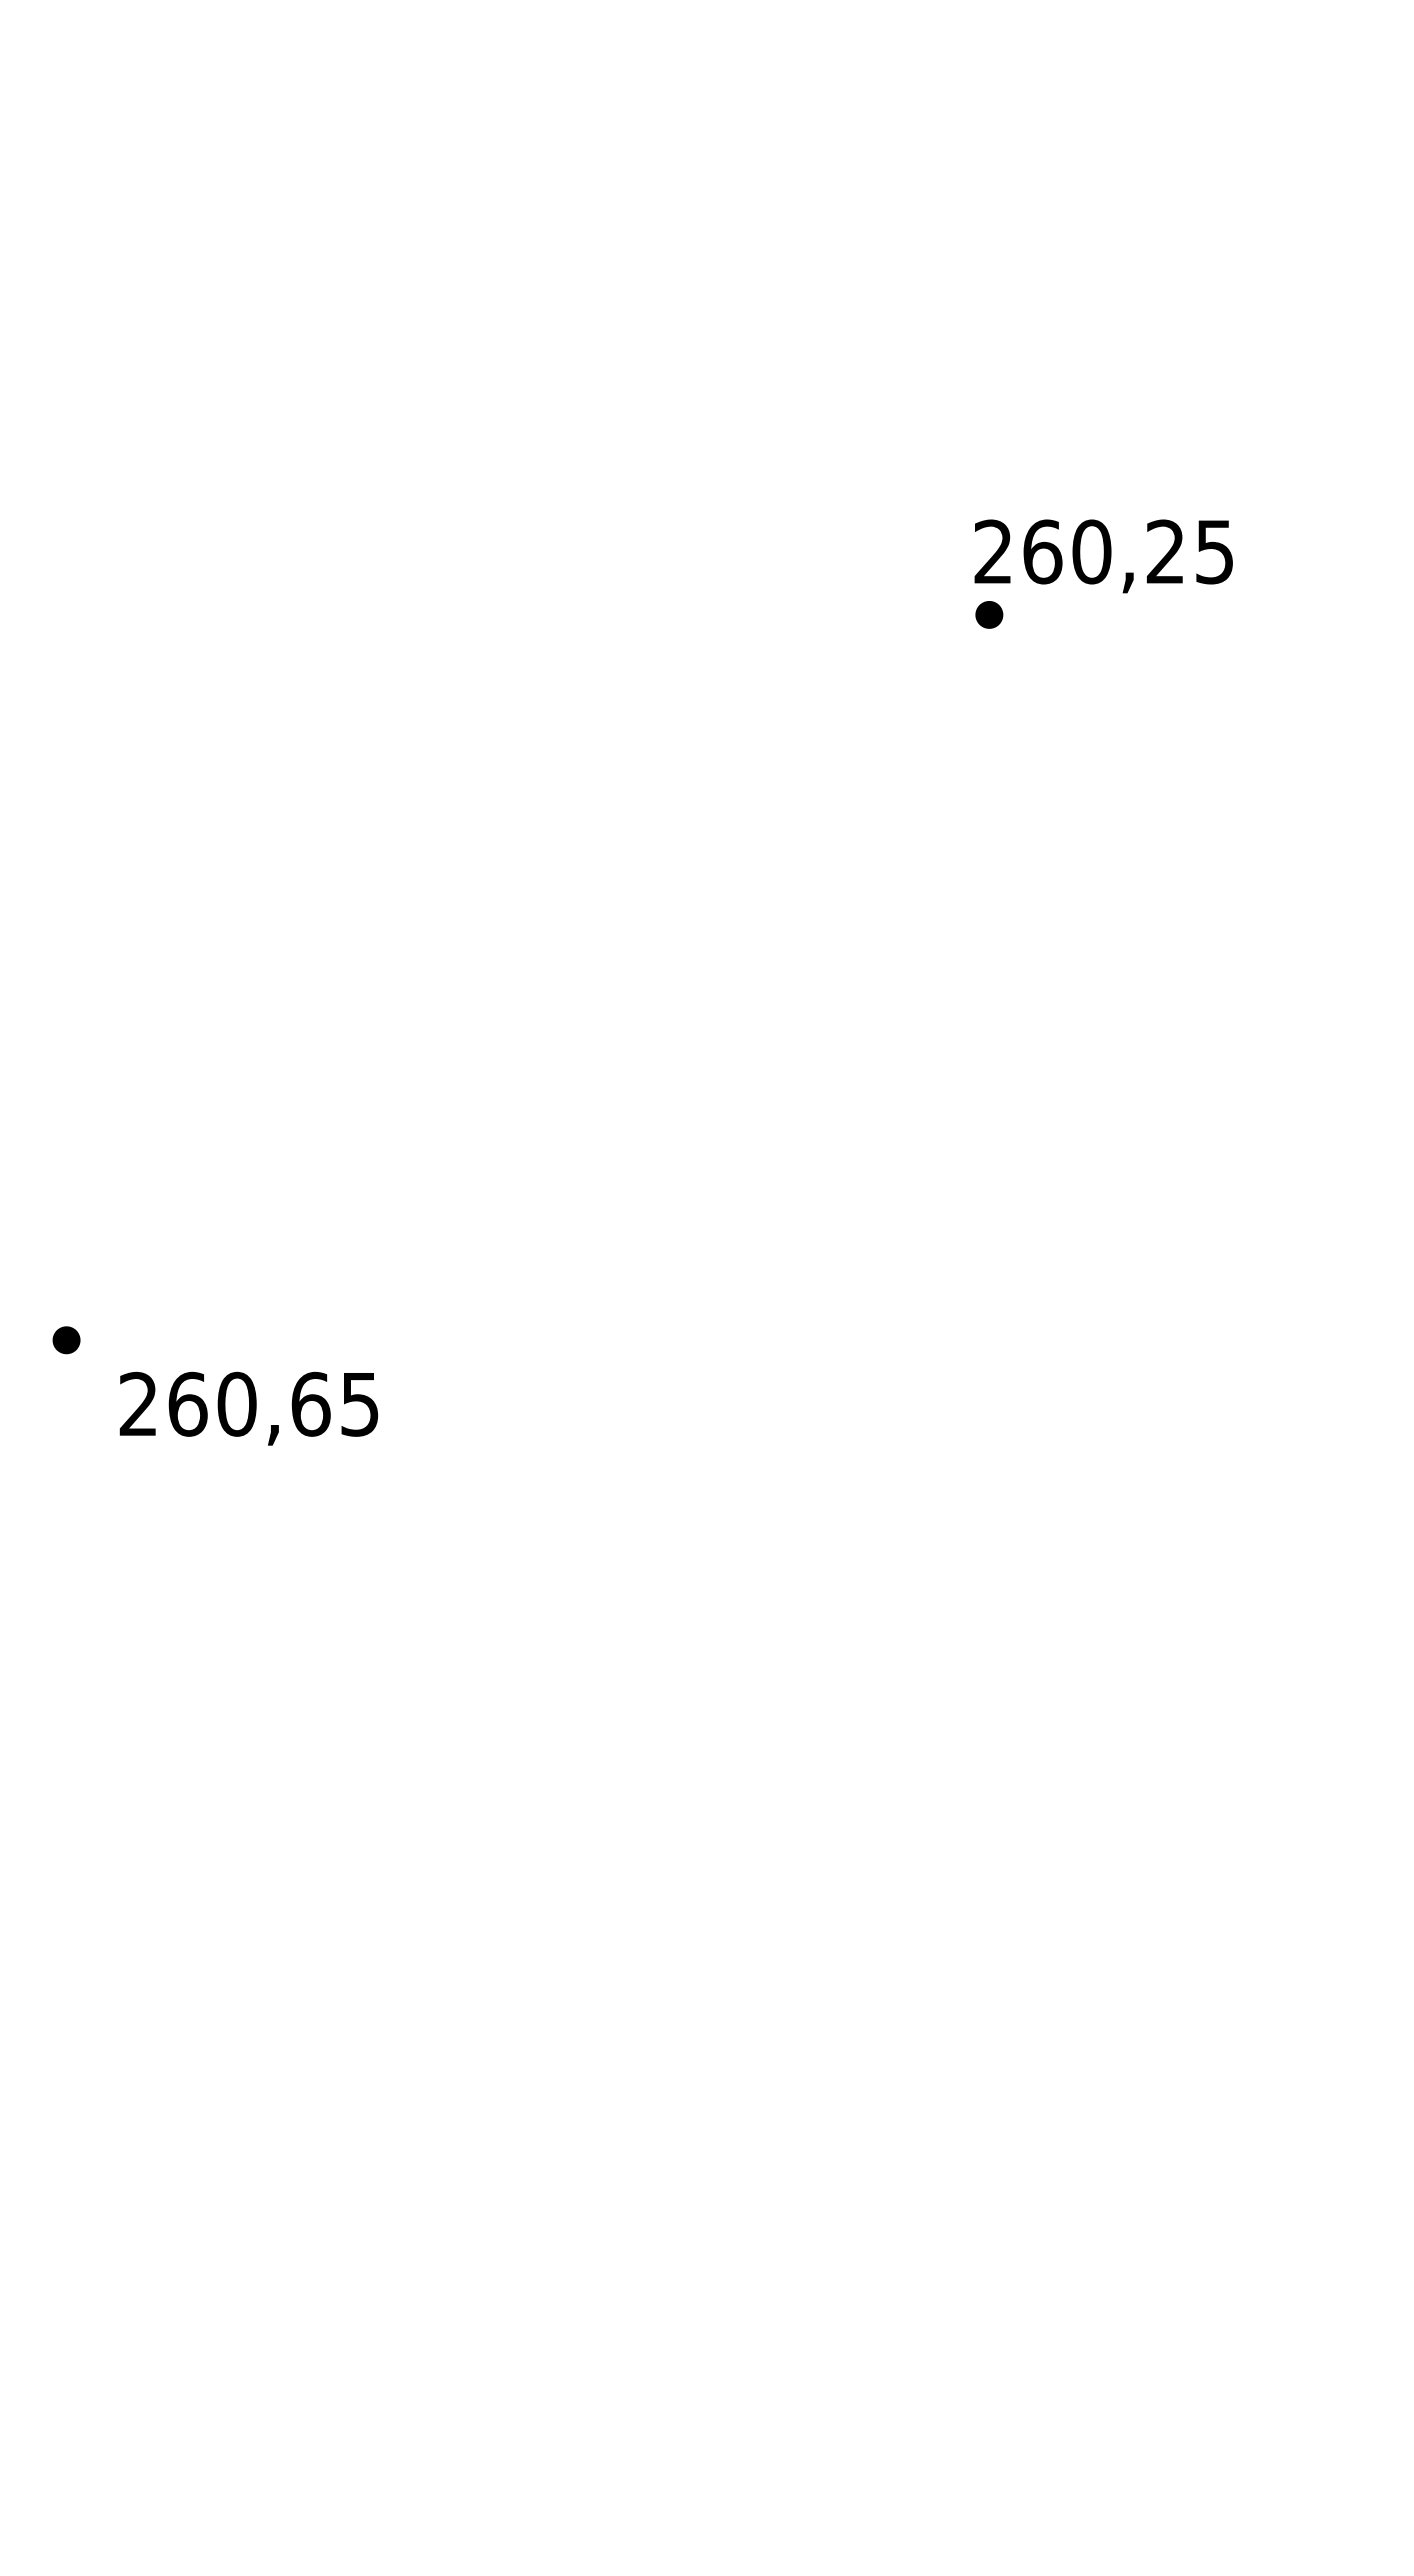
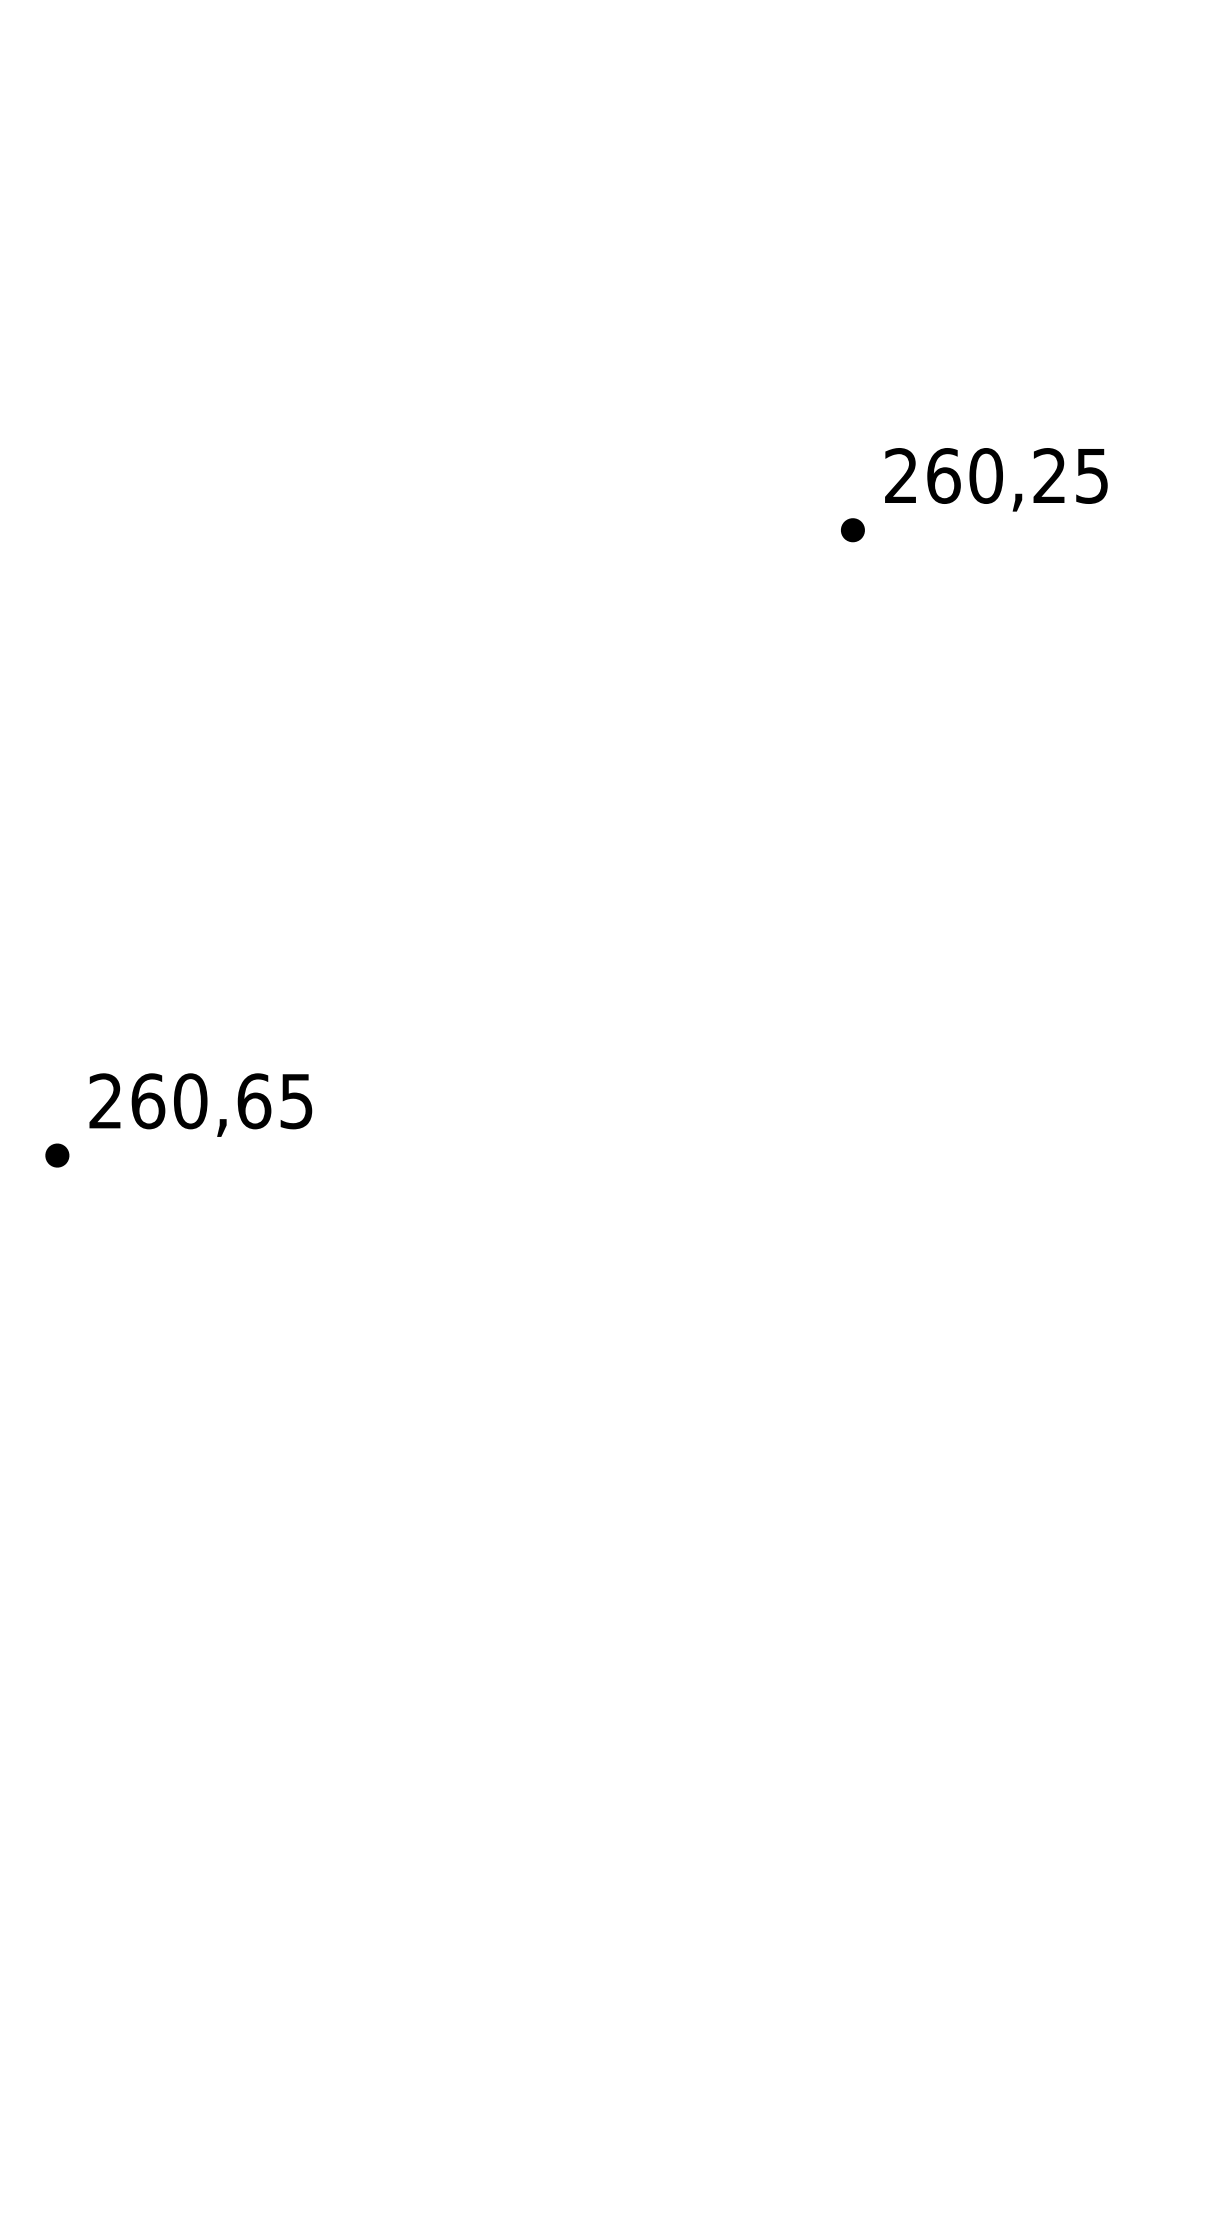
text: (1103, 556) -> (996, 479), moved
text: (248, 1408) -> (200, 1104), moved

